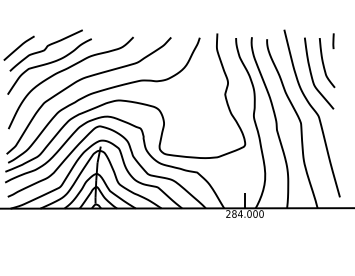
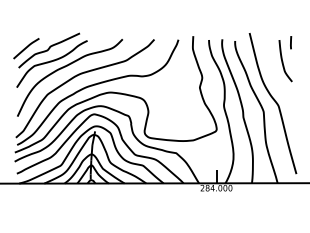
curve: (312, 74) -> (273, 70), removed

